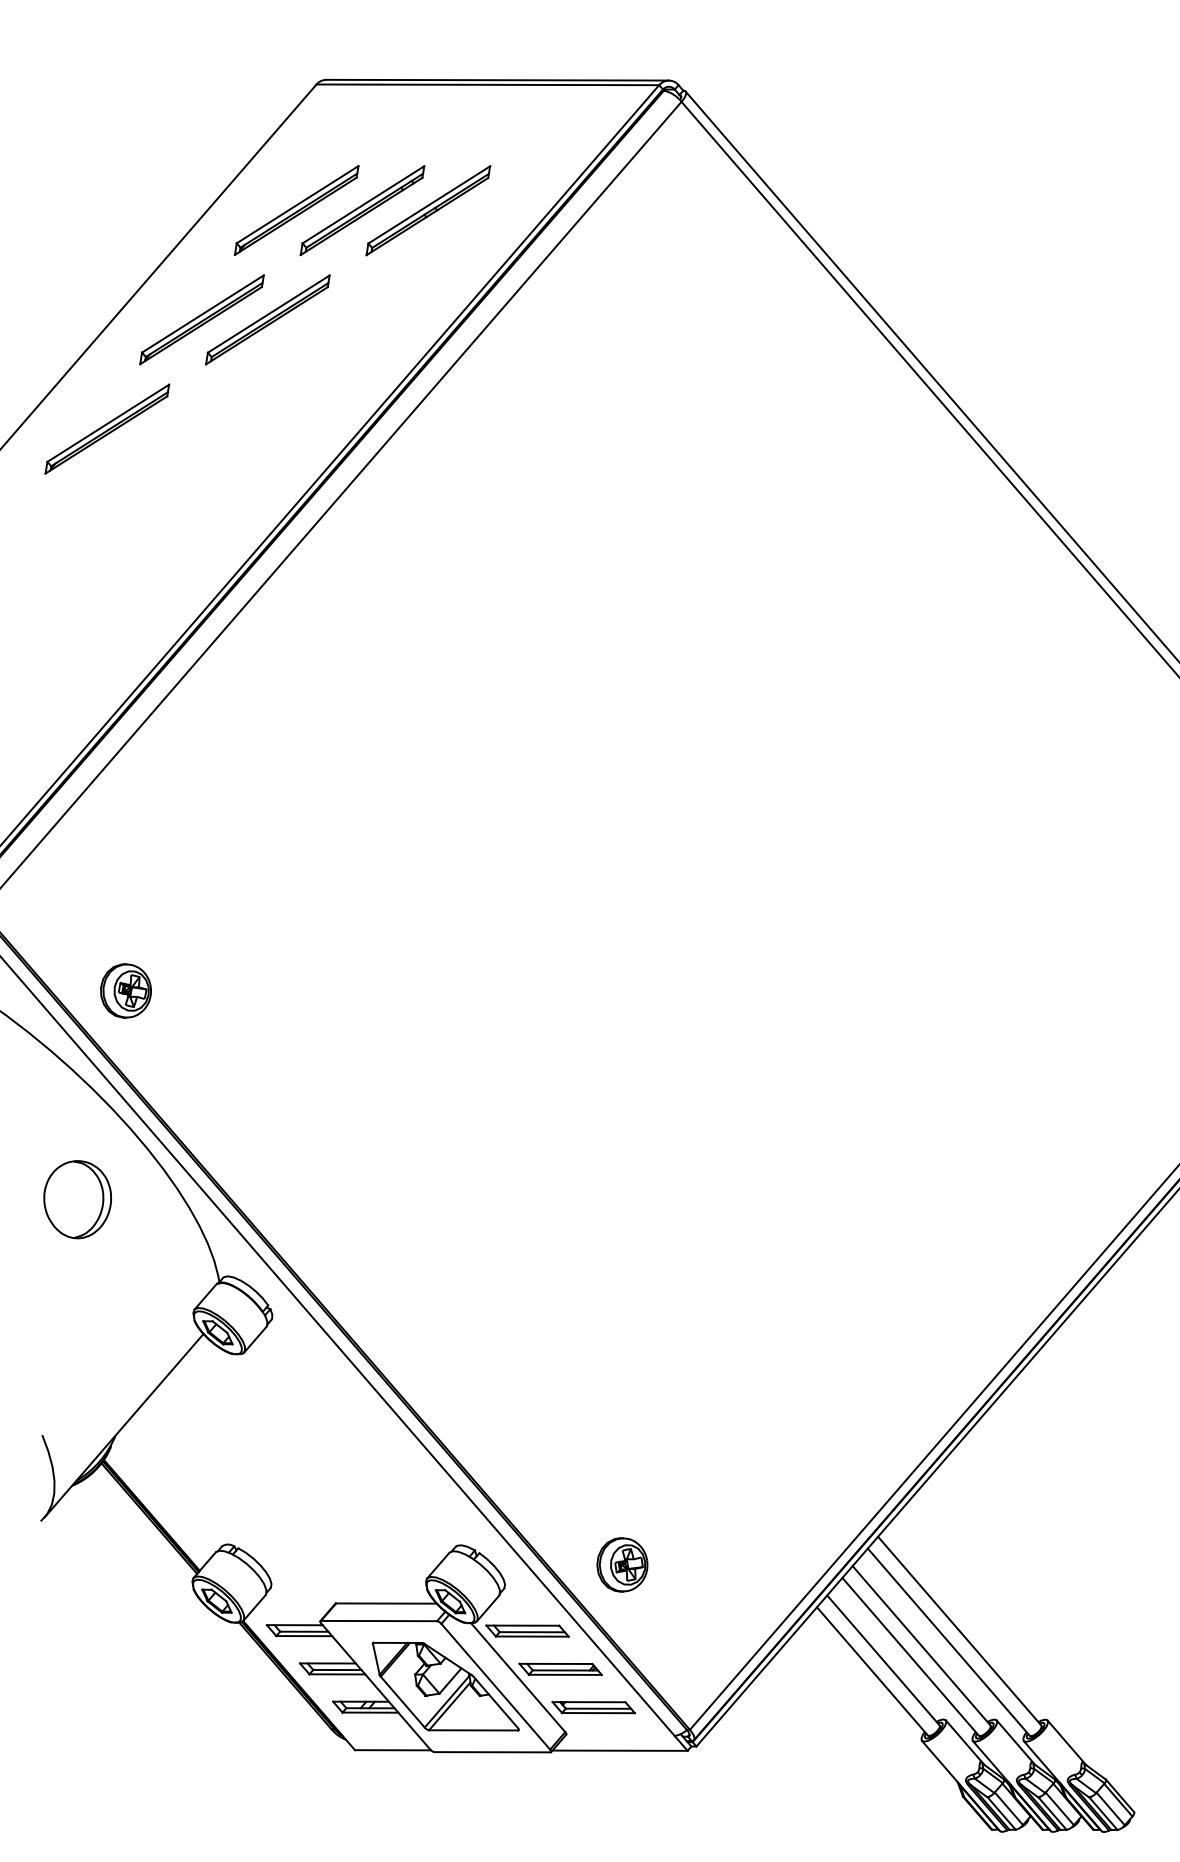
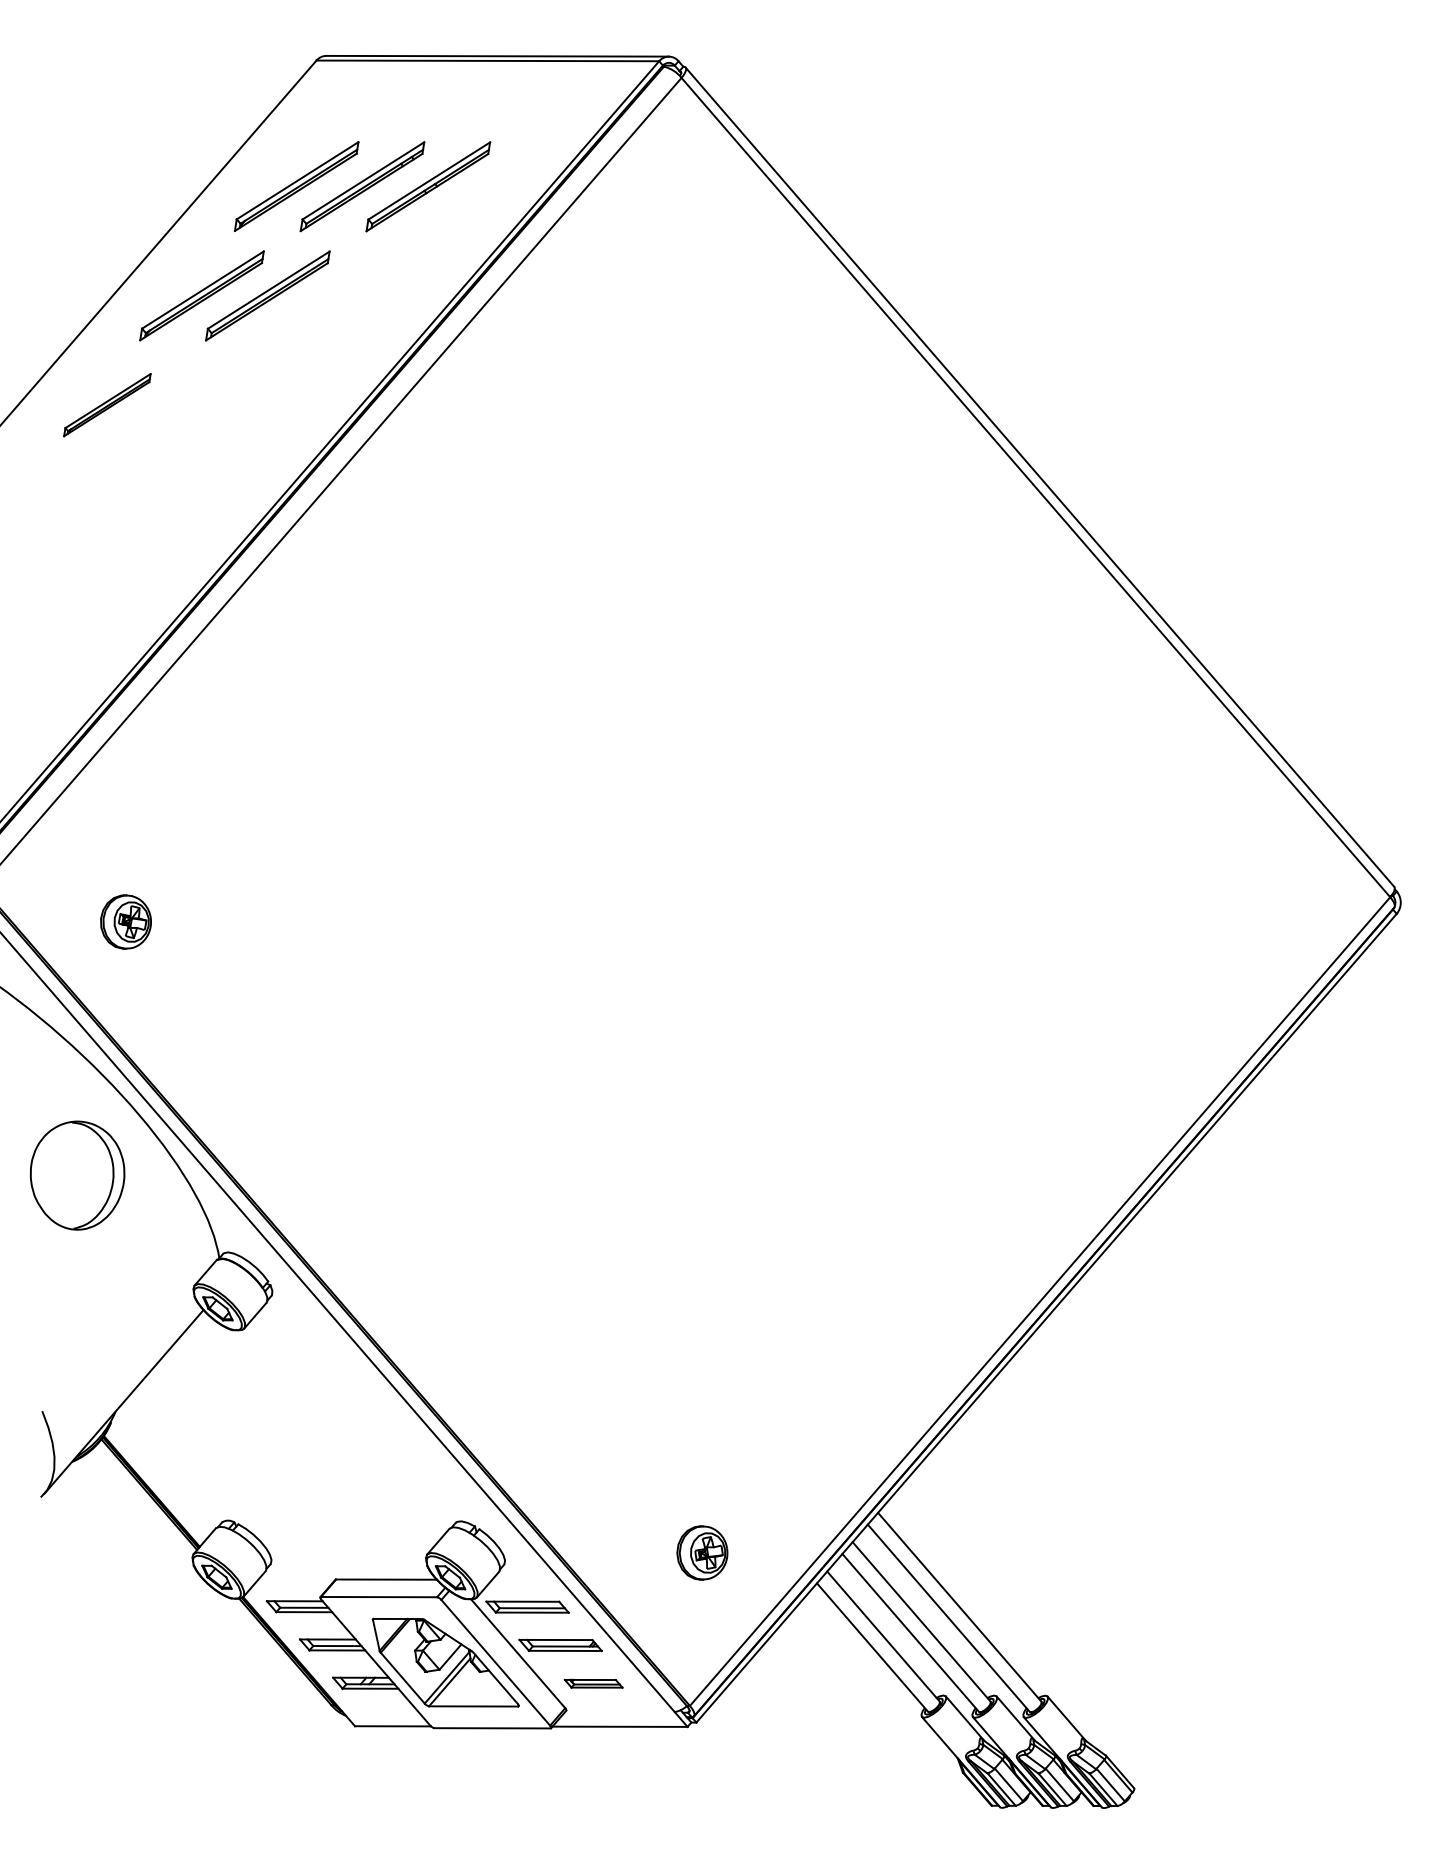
part: (107, 428) -> (107, 404), size x0.7
part: (125, 990) -> (125, 921), moved
part: (77, 1199) -> (77, 1175), size x1.4
part: (622, 1564) -> (702, 1552), moved
part: (593, 1707) -> (593, 1683), size x0.7

